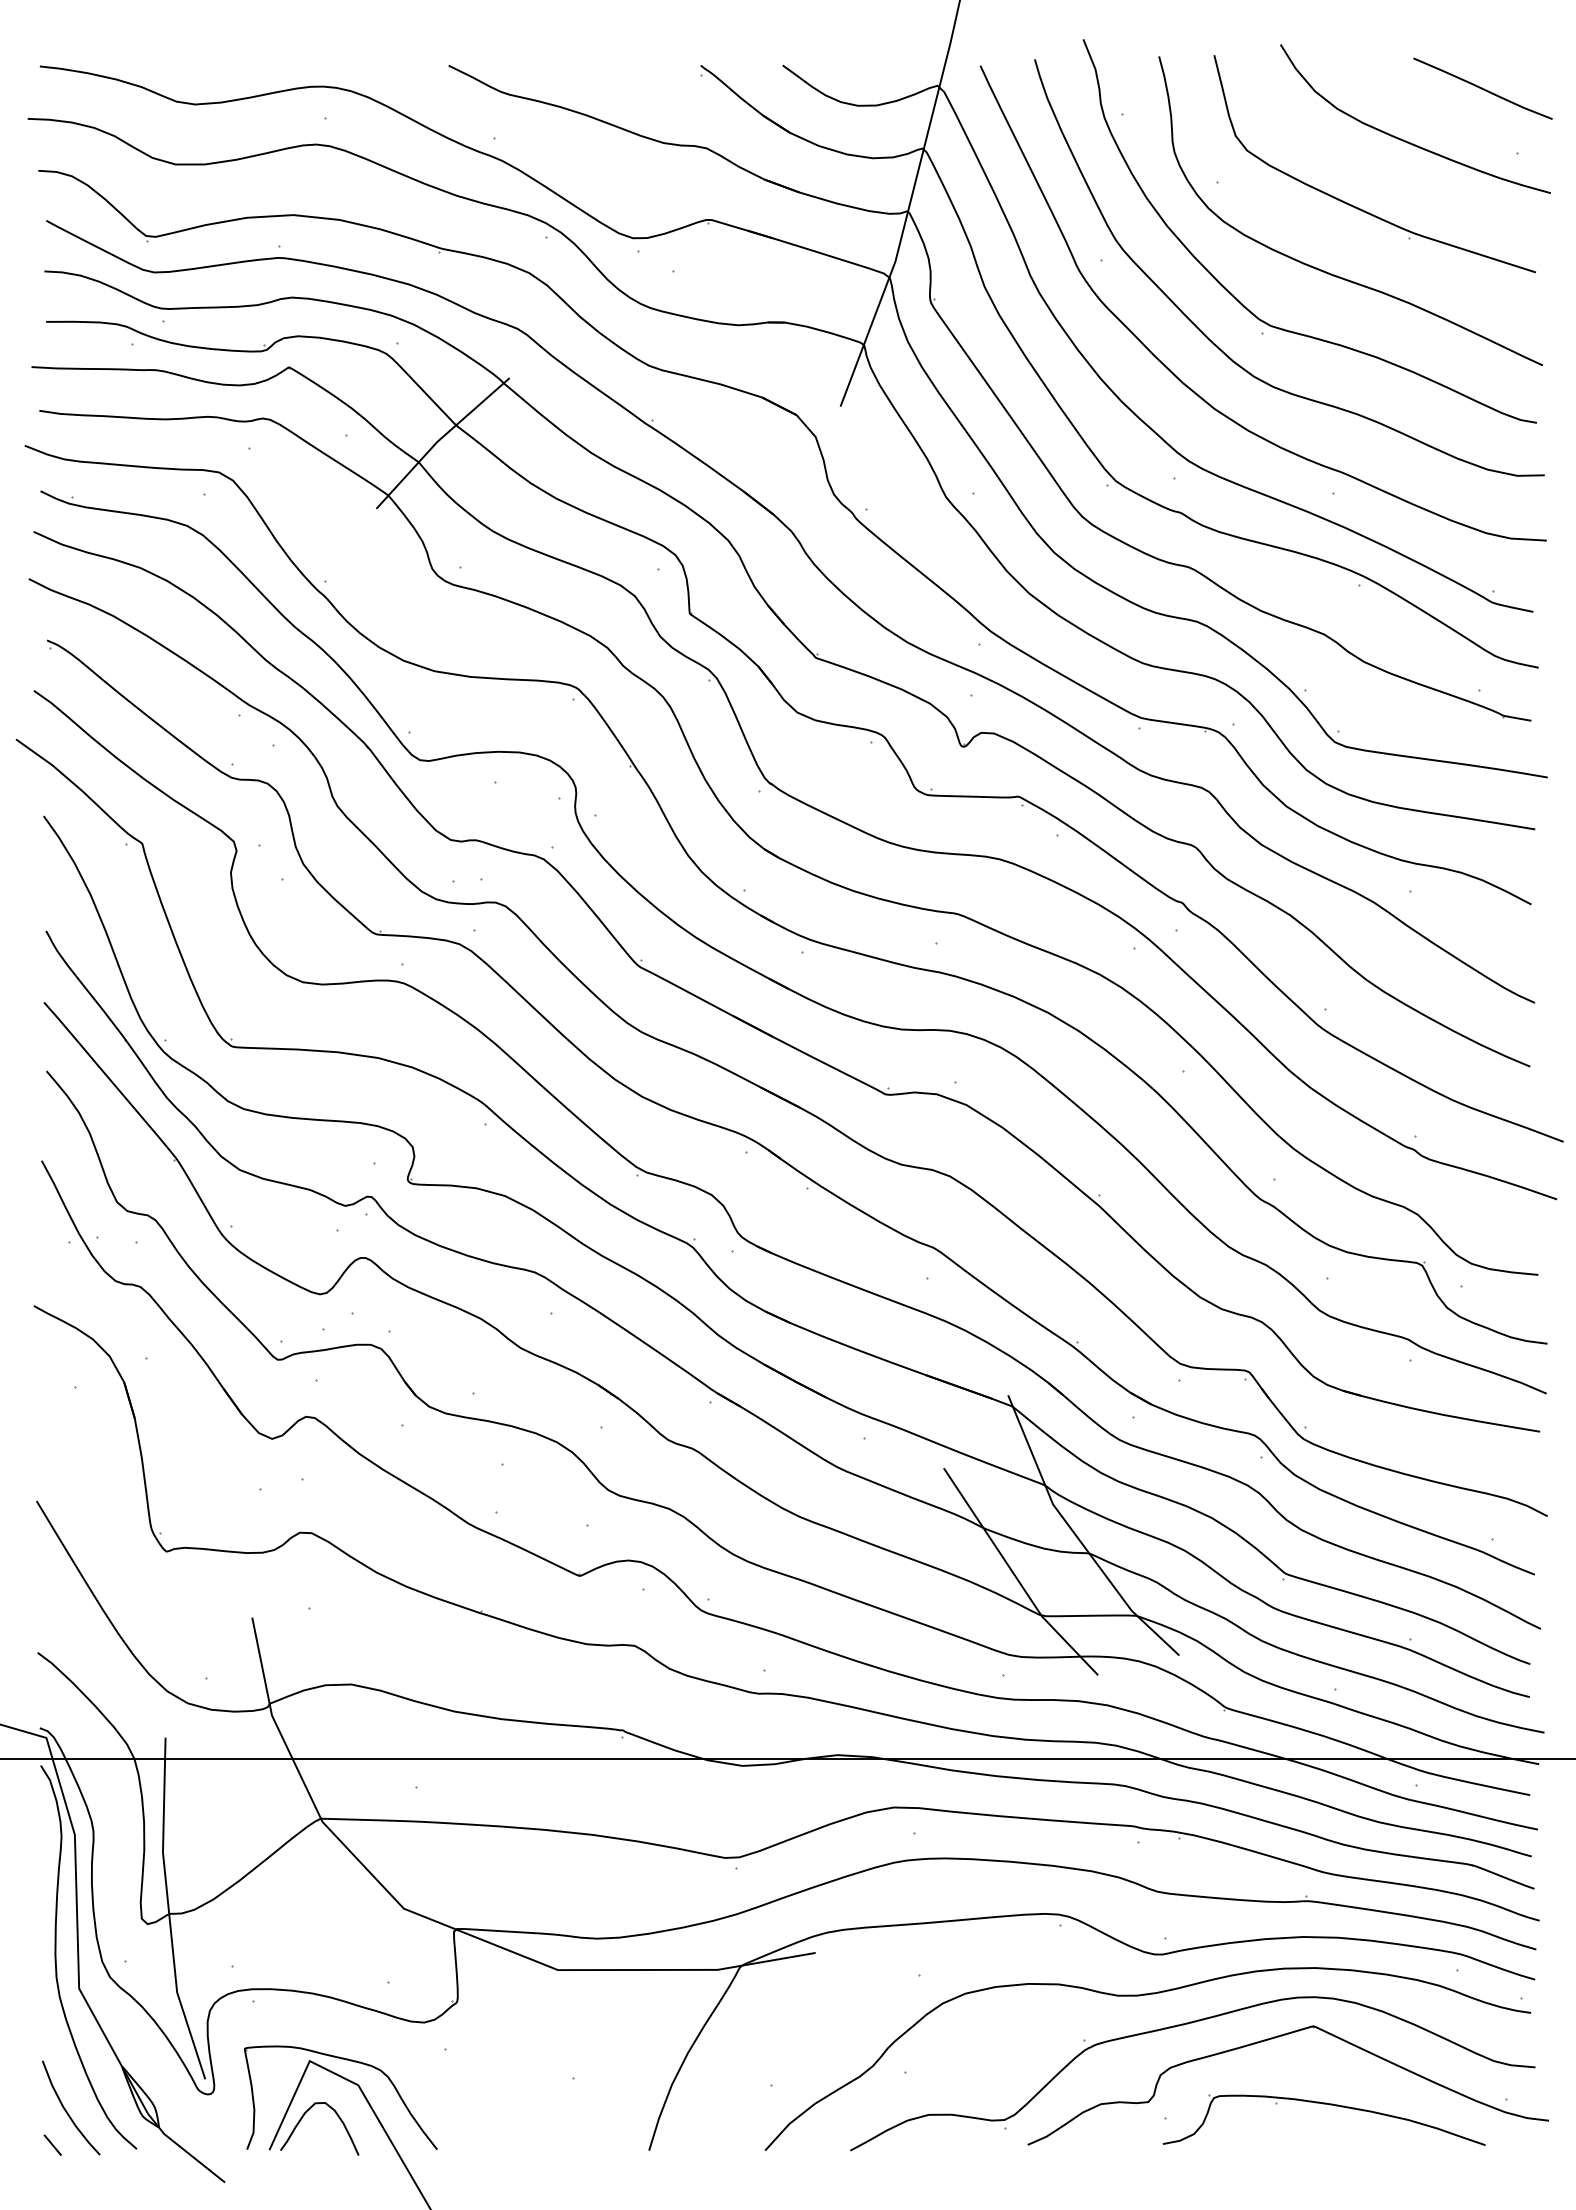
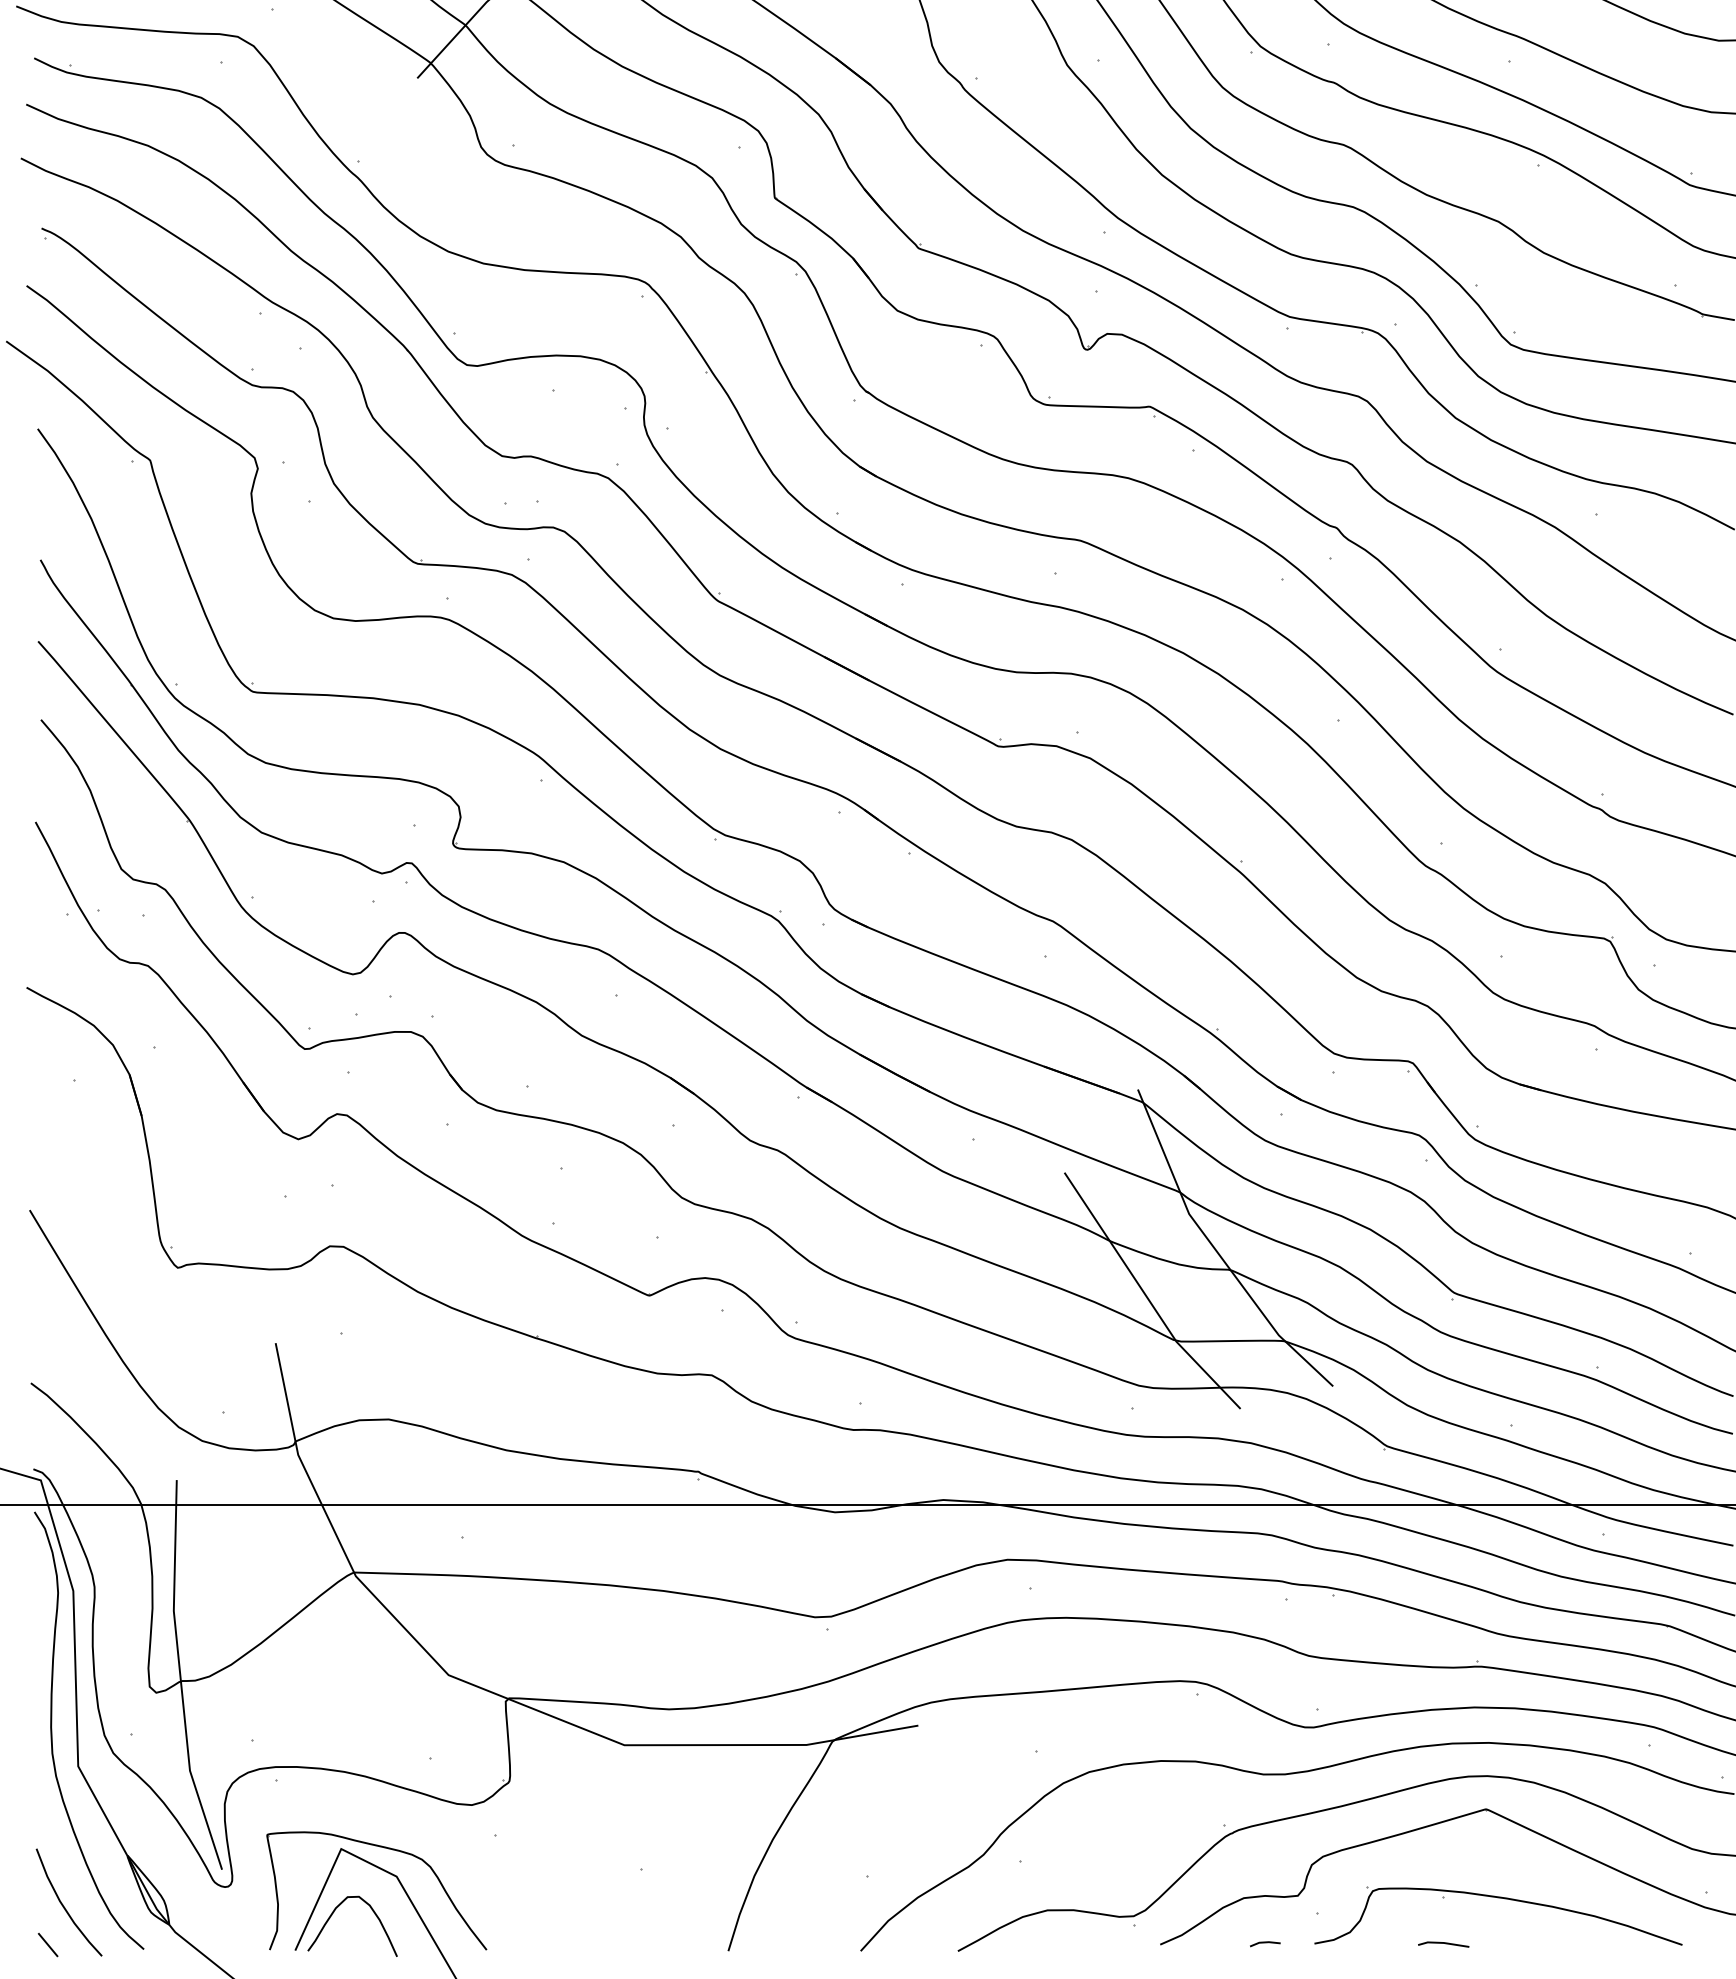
line: (1119, 2143) -> (1264, 1943), added
line: (1275, 2144) -> (1442, 1944), added

